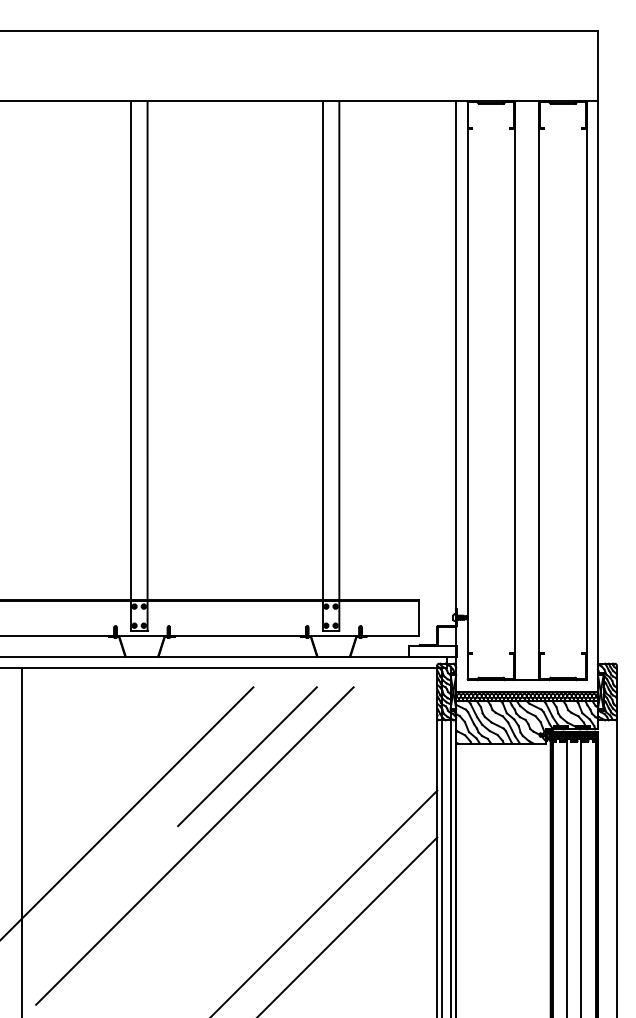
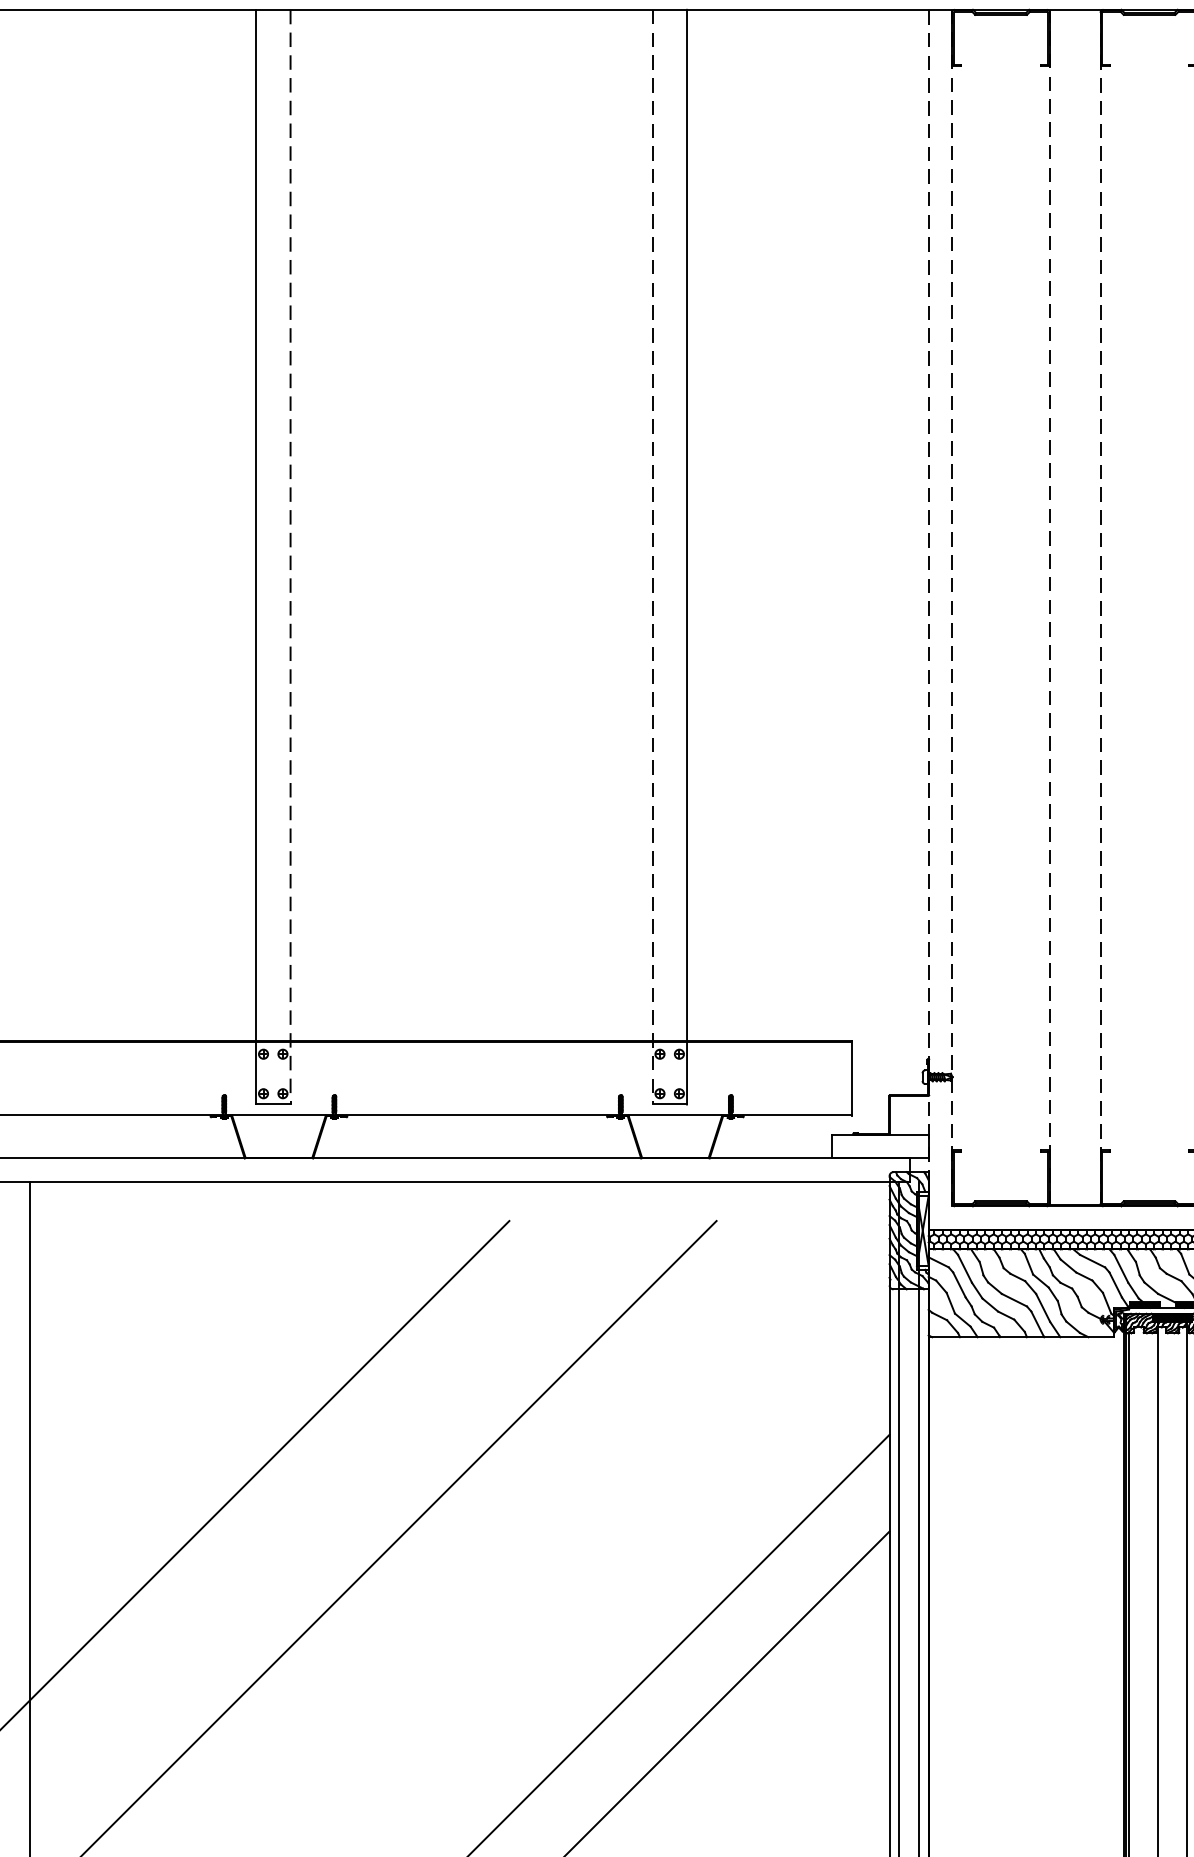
line: (147, 366) -> (290, 557), solid -> dashed
line: (322, 366) -> (652, 557), solid -> dashed
line: (467, 390) -> (951, 607), solid -> dashed
line: (514, 390) -> (1049, 607), solid -> dashed
line: (539, 391) -> (1100, 609), solid -> dashed
line: (456, 395) -> (929, 617), solid -> dashed
line: (247, 756) -> (497, 1364), removed

